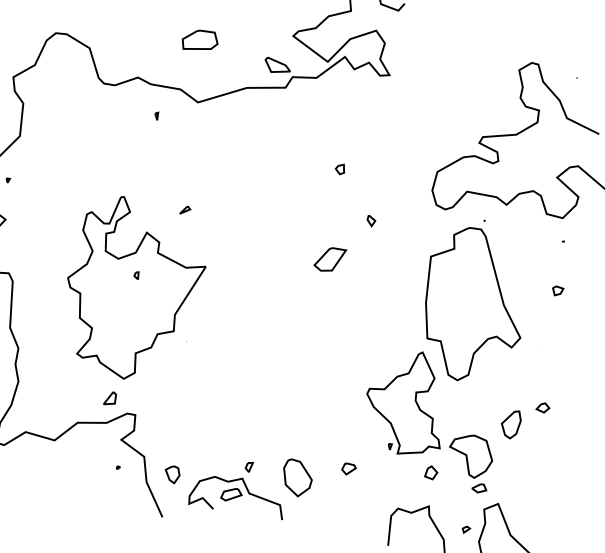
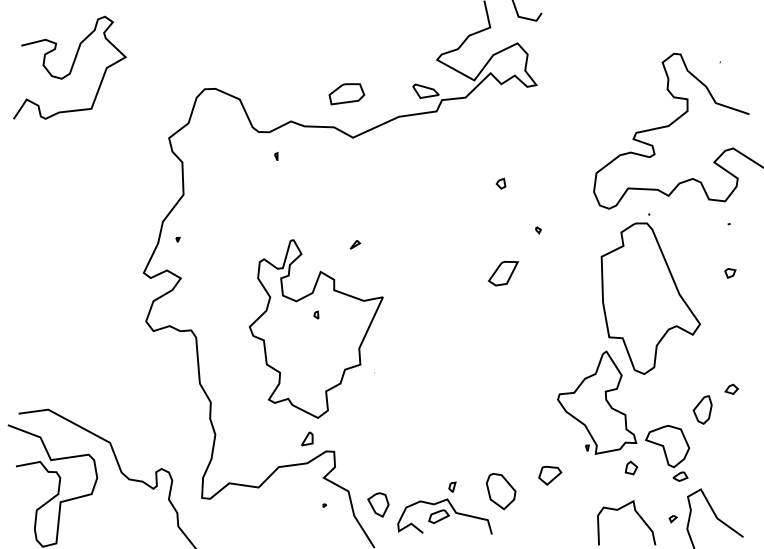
part: (199, 41) -> (346, 94), moved
part: (156, 114) -> (276, 155), moved
part: (371, 221) -> (538, 230), size x0.62
part: (349, 468) -> (550, 475), size x1.67
part: (172, 474) -> (378, 504), size x1.43

